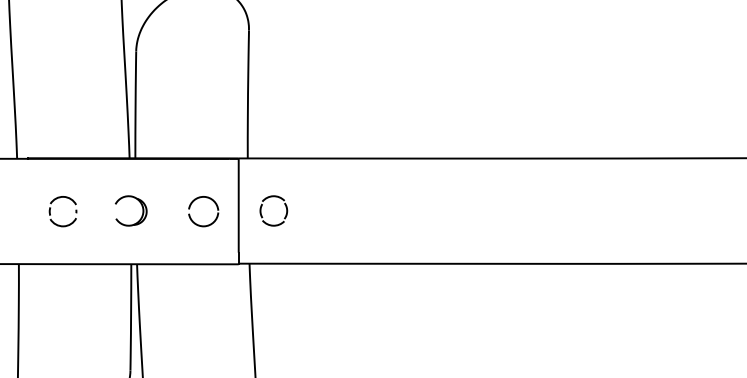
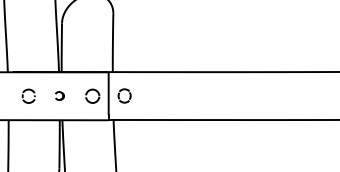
part: (130, 209) -> (59, 95), size x0.6

